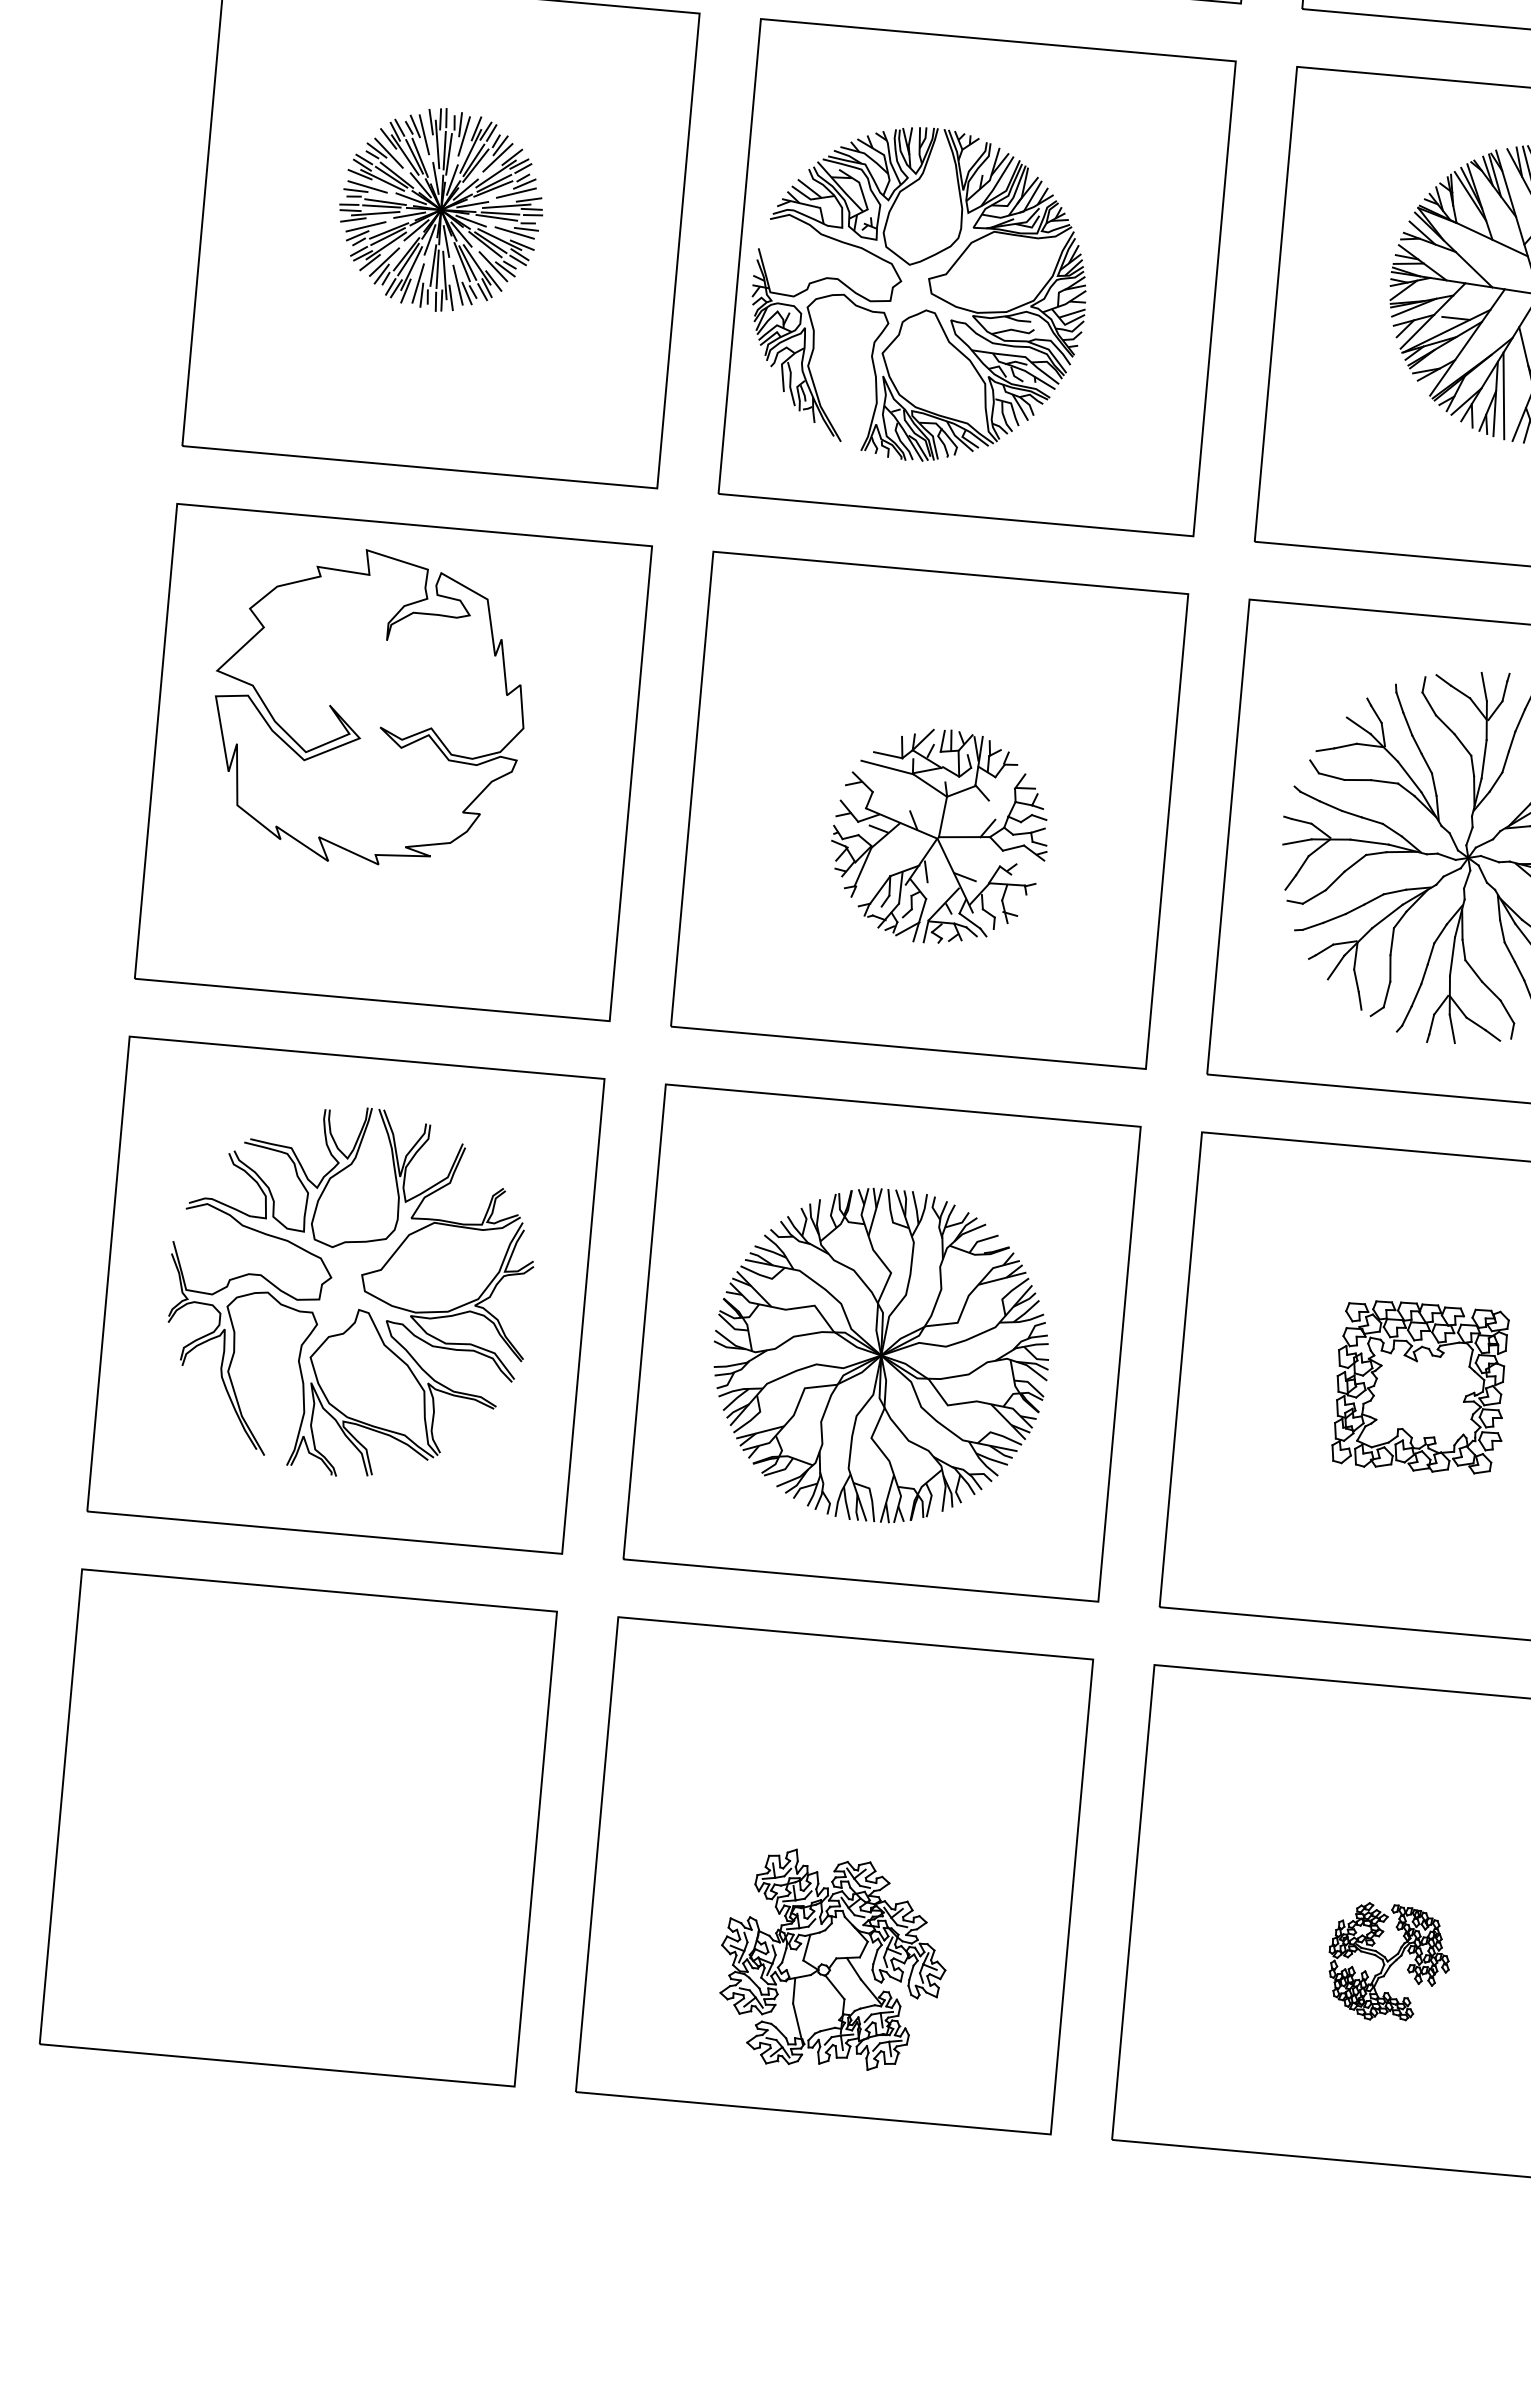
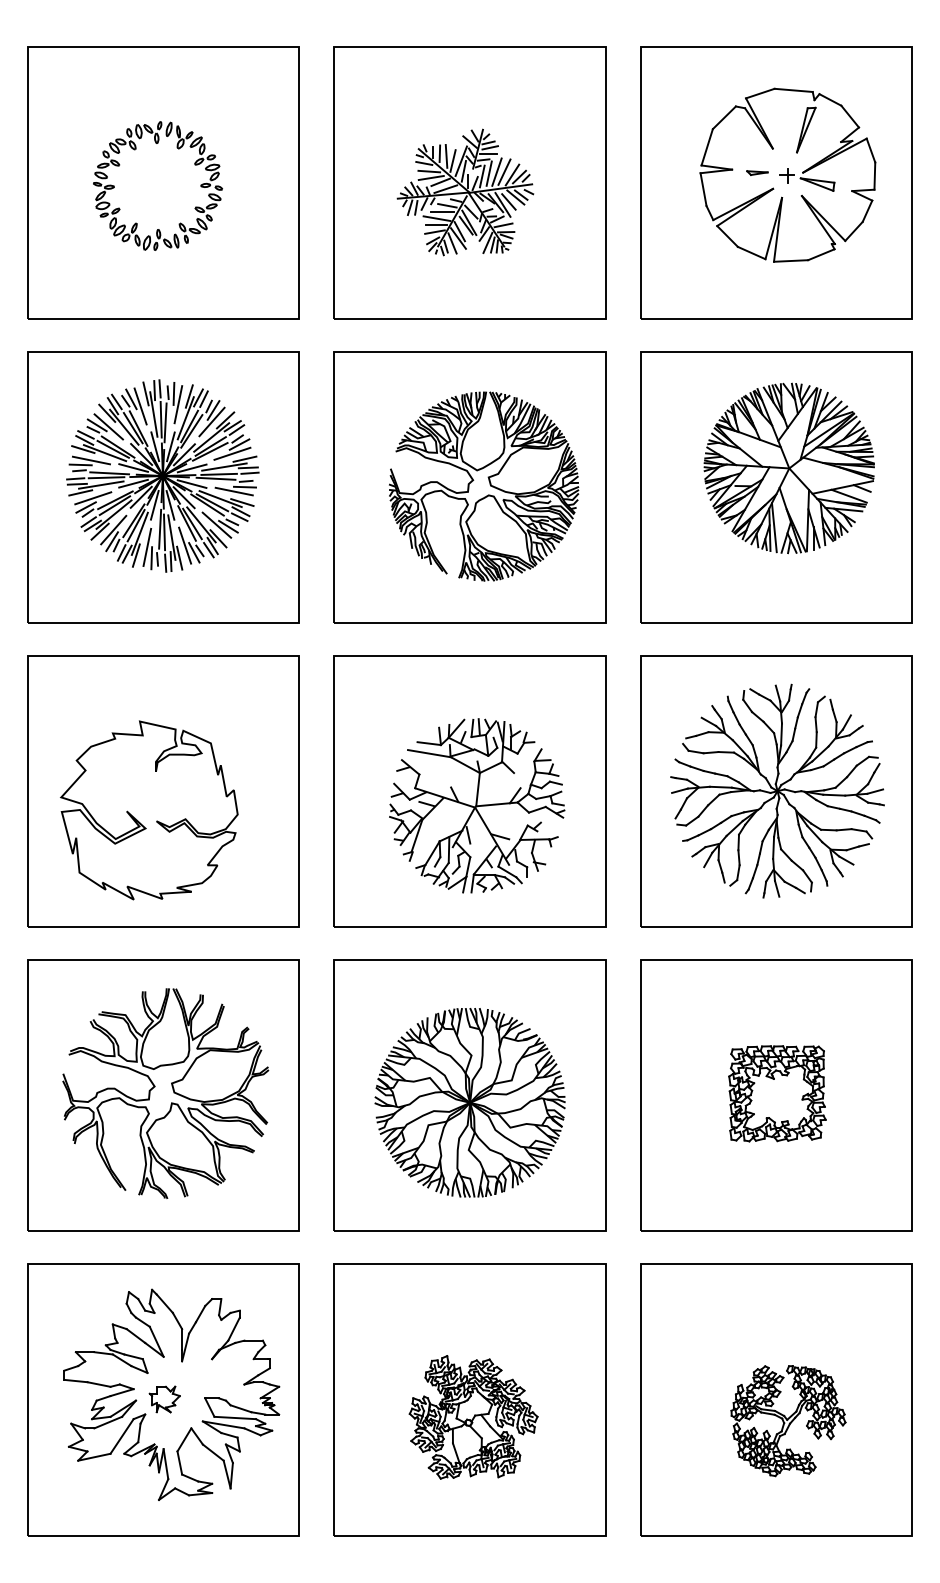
part: (440, 208) -> (162, 475), size x1.67
part: (920, 294) -> (484, 486), moved
part: (369, 707) -> (149, 810), moved
part: (940, 836) -> (477, 805), size x1.43
part: (312, 1819) -> (171, 1394), added
part: (833, 1961) -> (473, 1417), moved
part: (1388, 1963) -> (788, 1421), size x1.67

